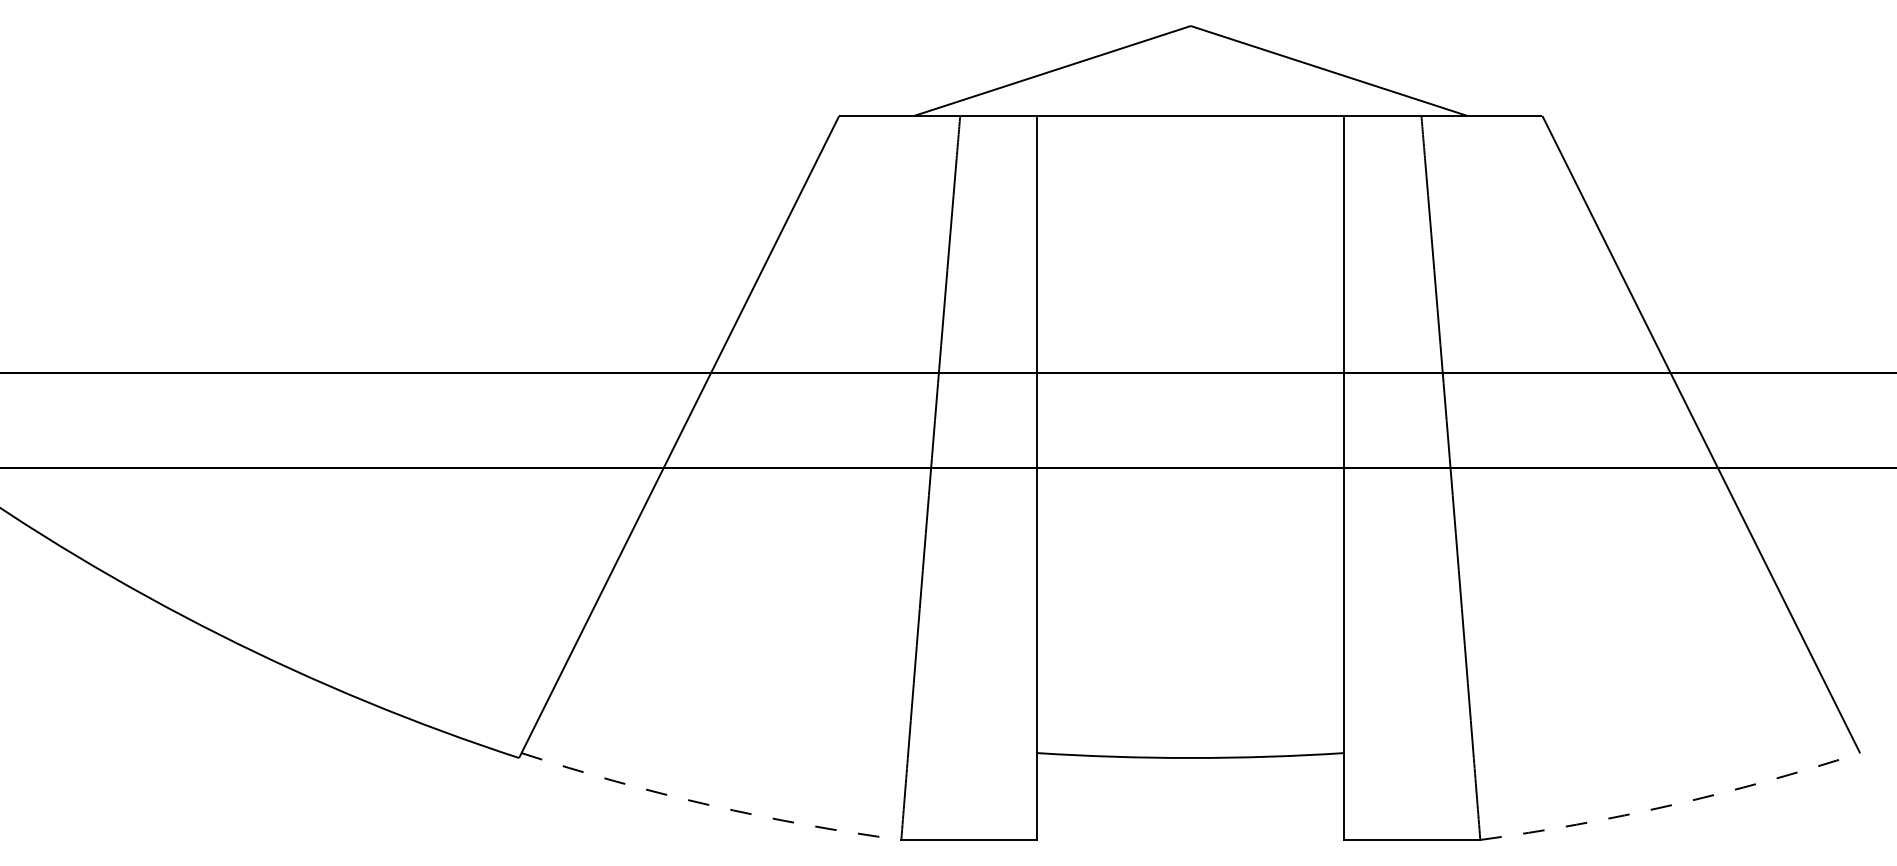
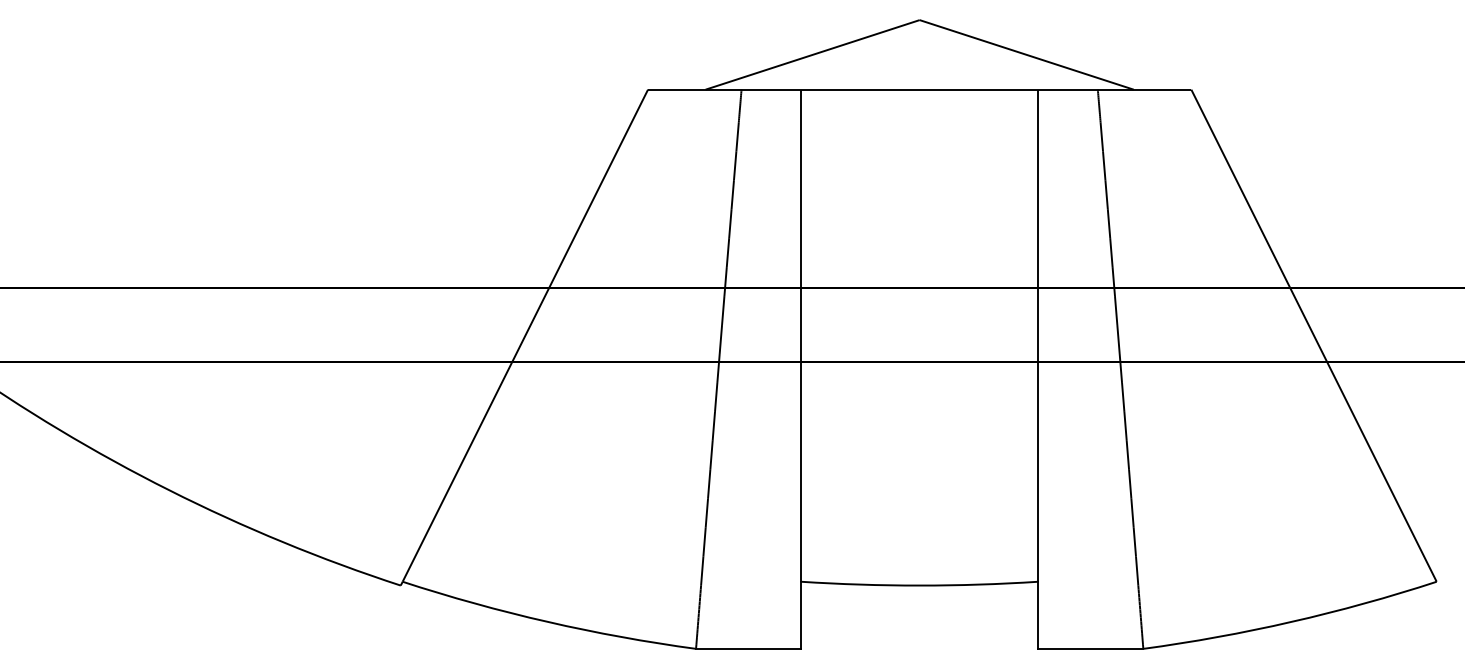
arc: (709, 805) -> (547, 622), dashed -> solid
arc: (1672, 805) -> (1291, 622), dashed -> solid

